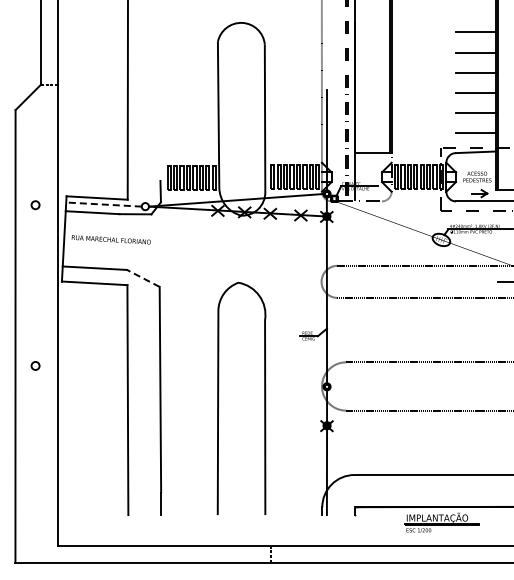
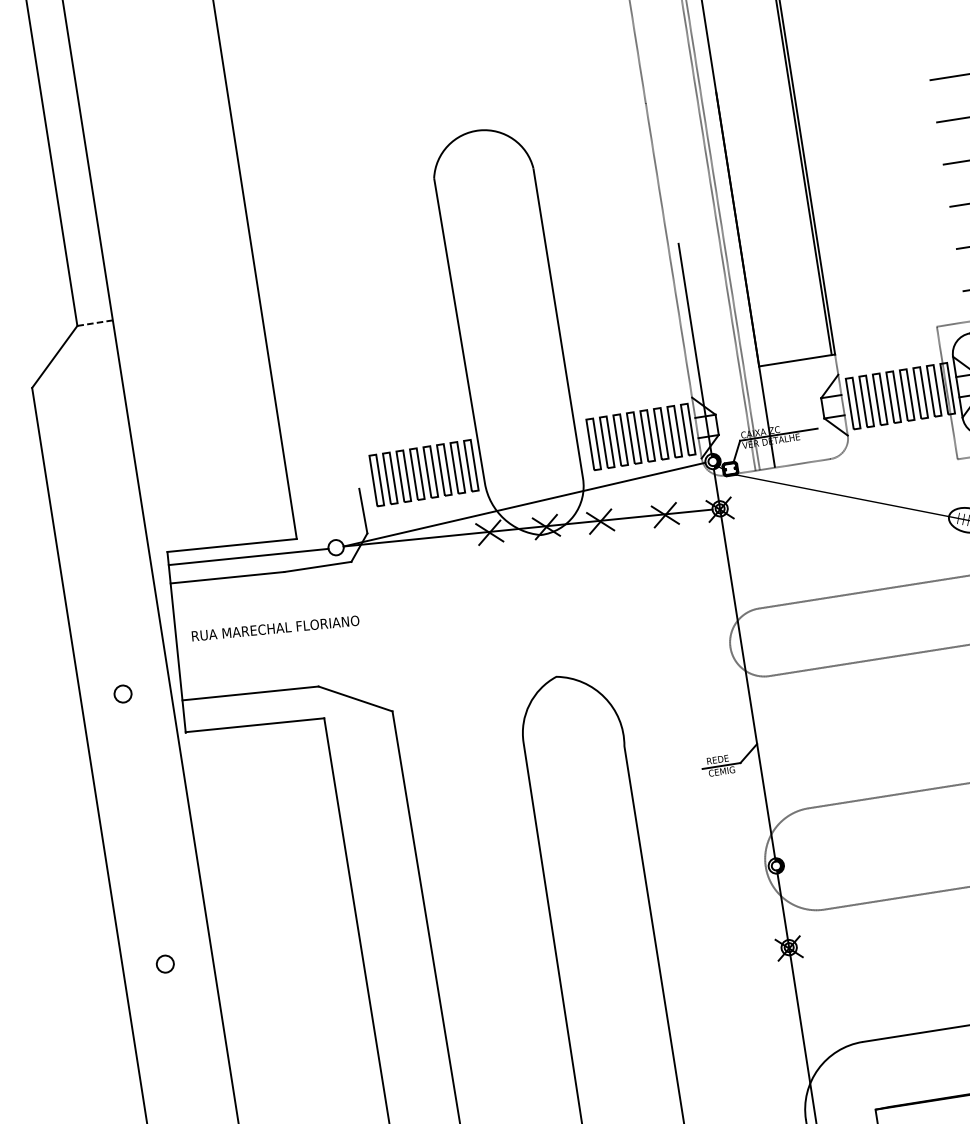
line: (104, 204) -> (249, 556), dashed -> solid
circle: (35, 205) -> (123, 694), moved
line: (142, 278) -> (353, 699), dashed -> solid
circle: (35, 365) -> (165, 963), moved

